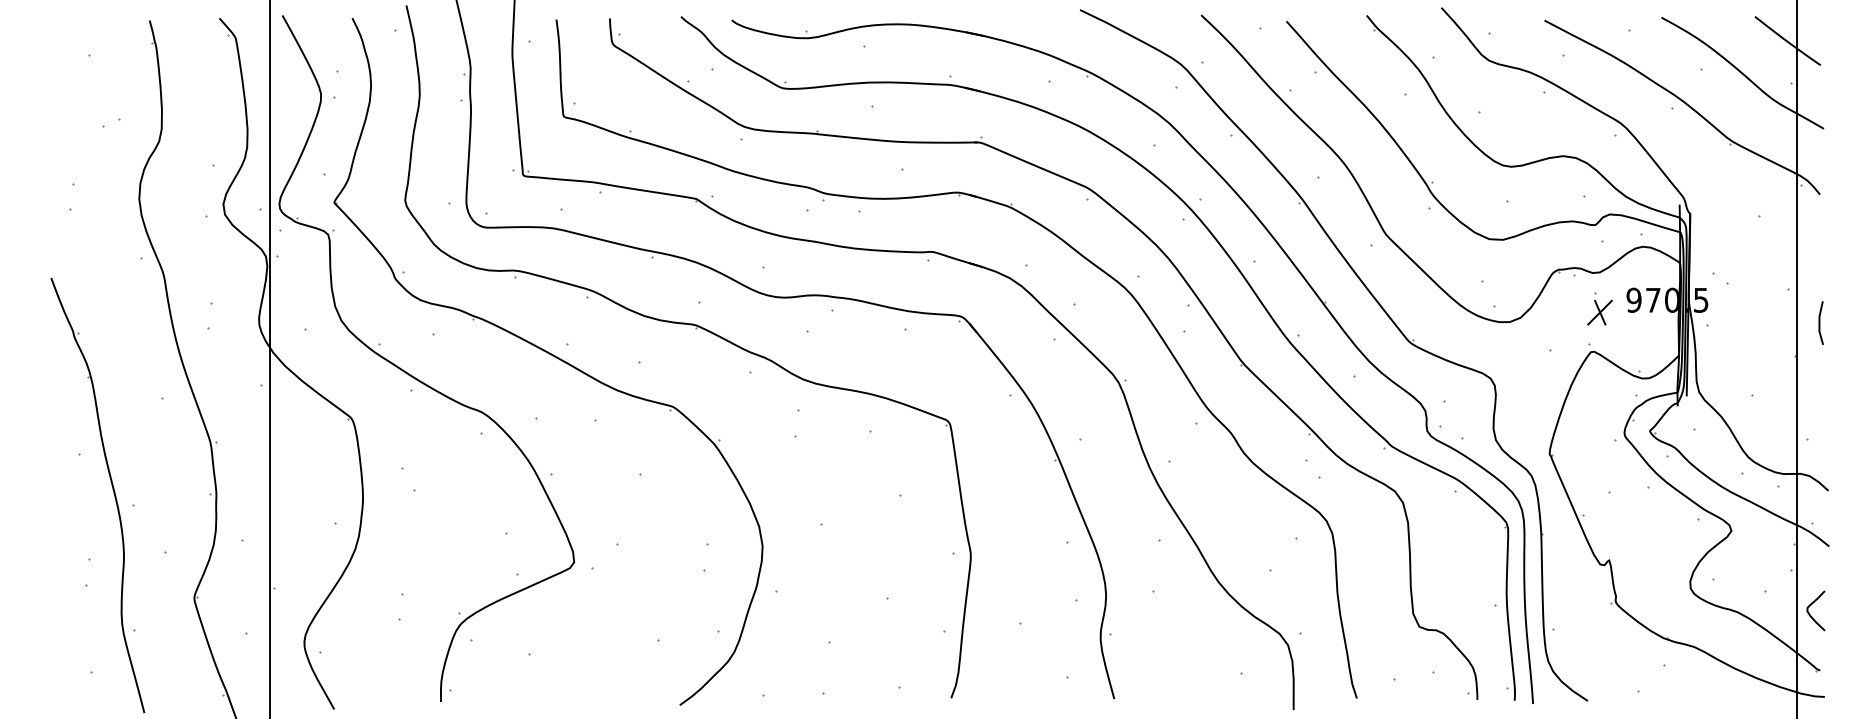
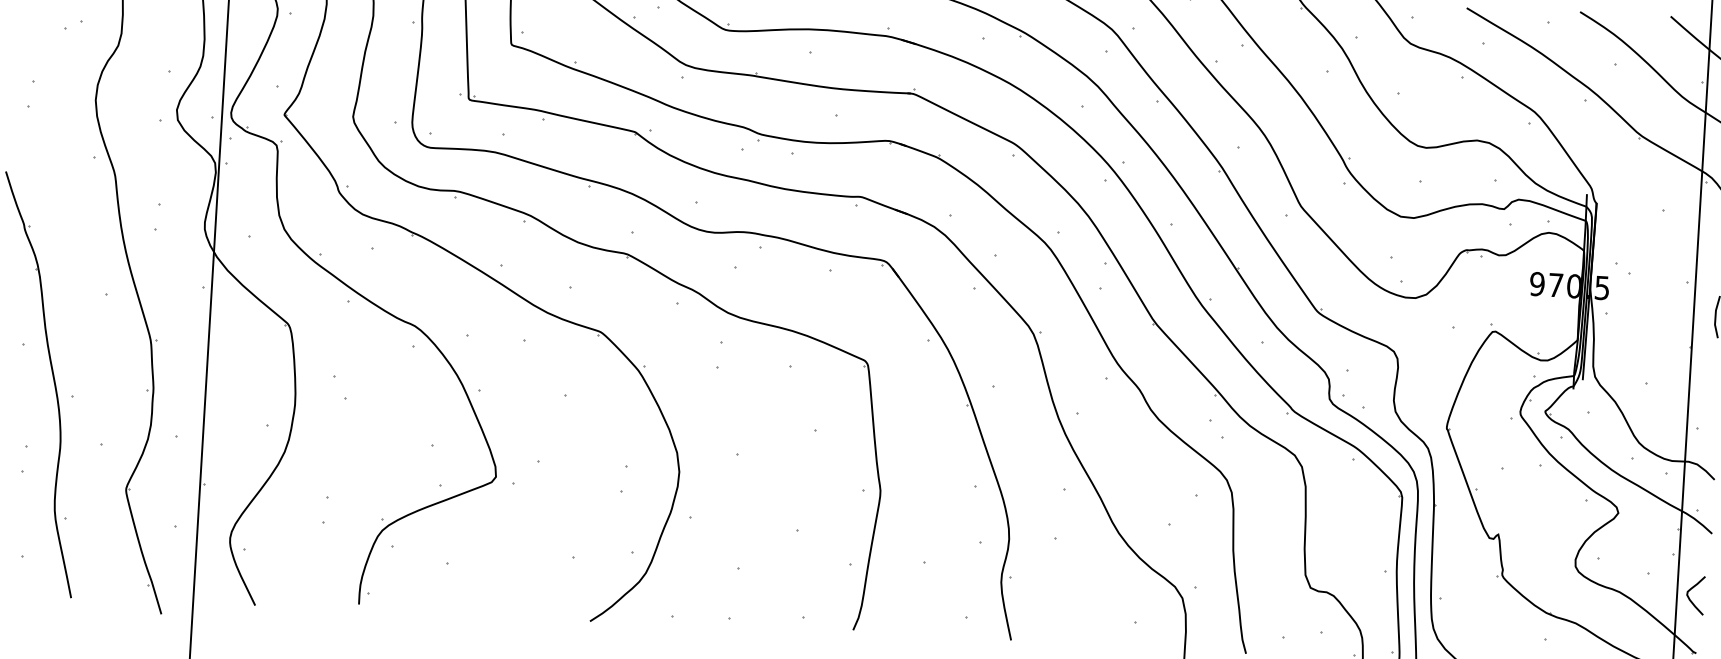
part: (1599, 308) -> (1503, 290), removed

